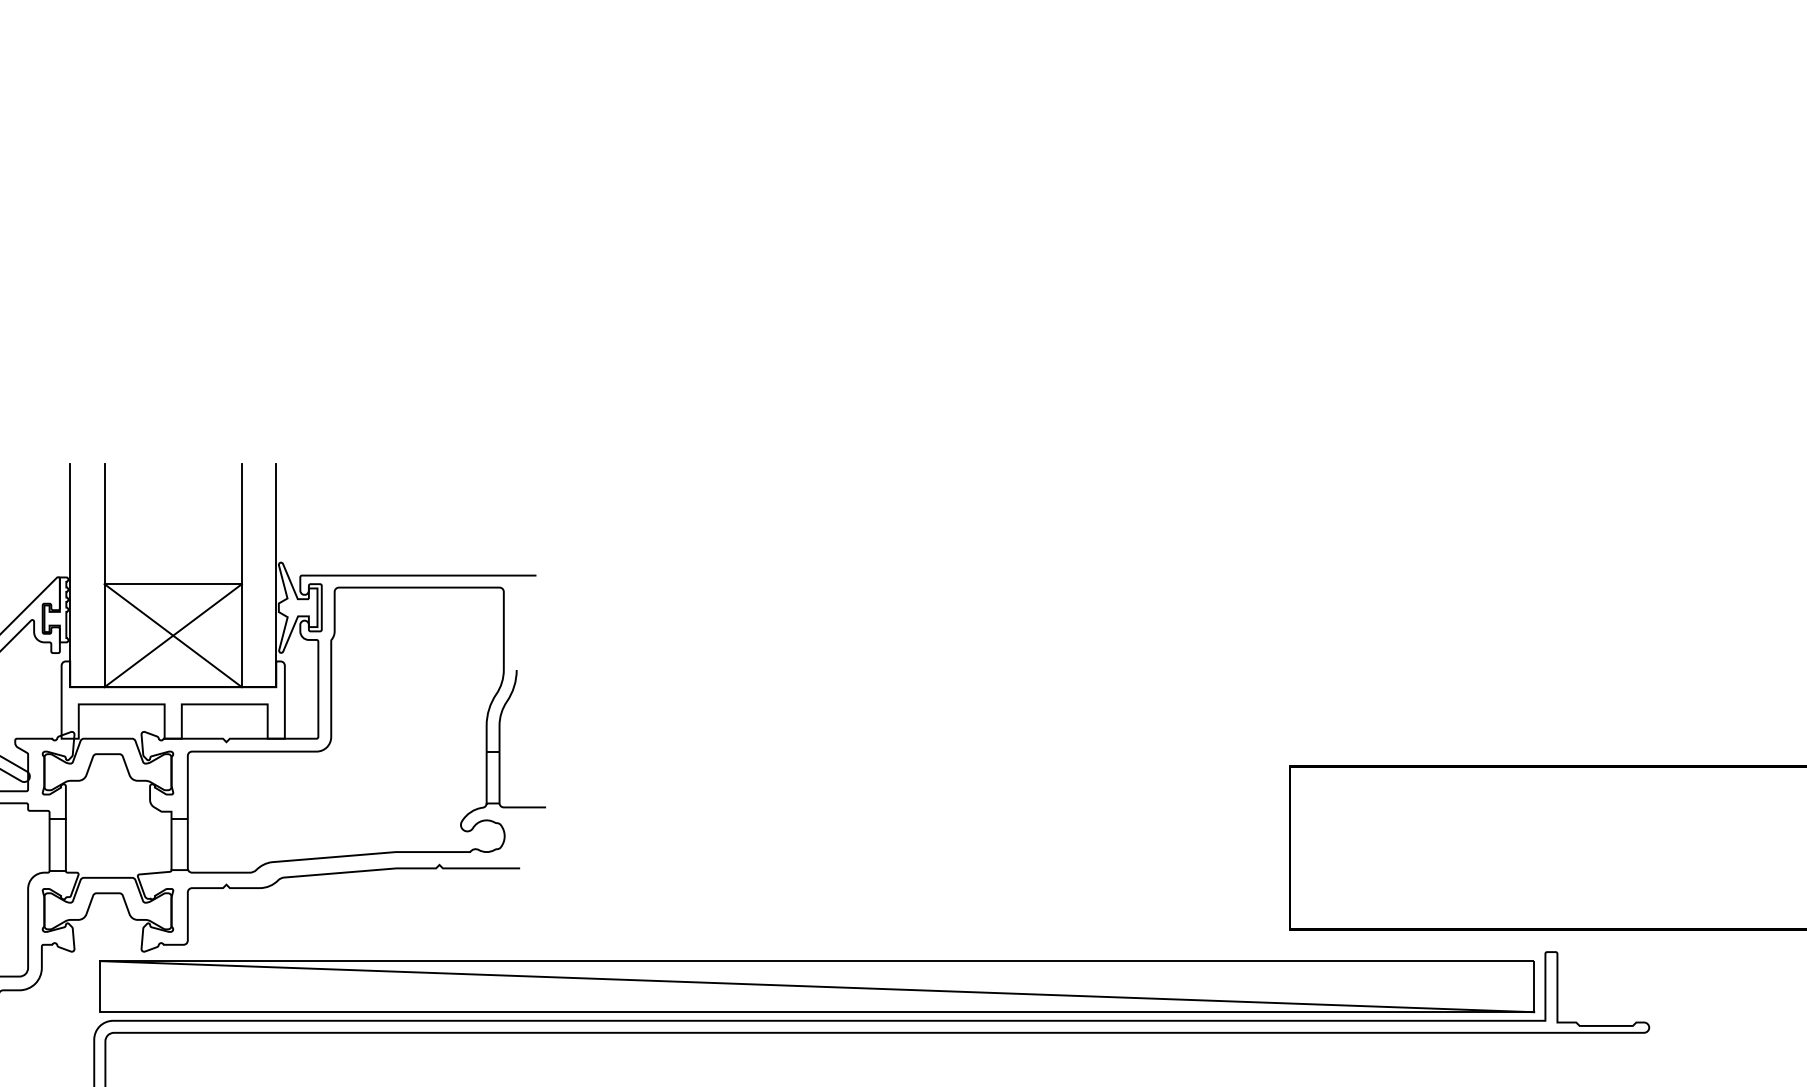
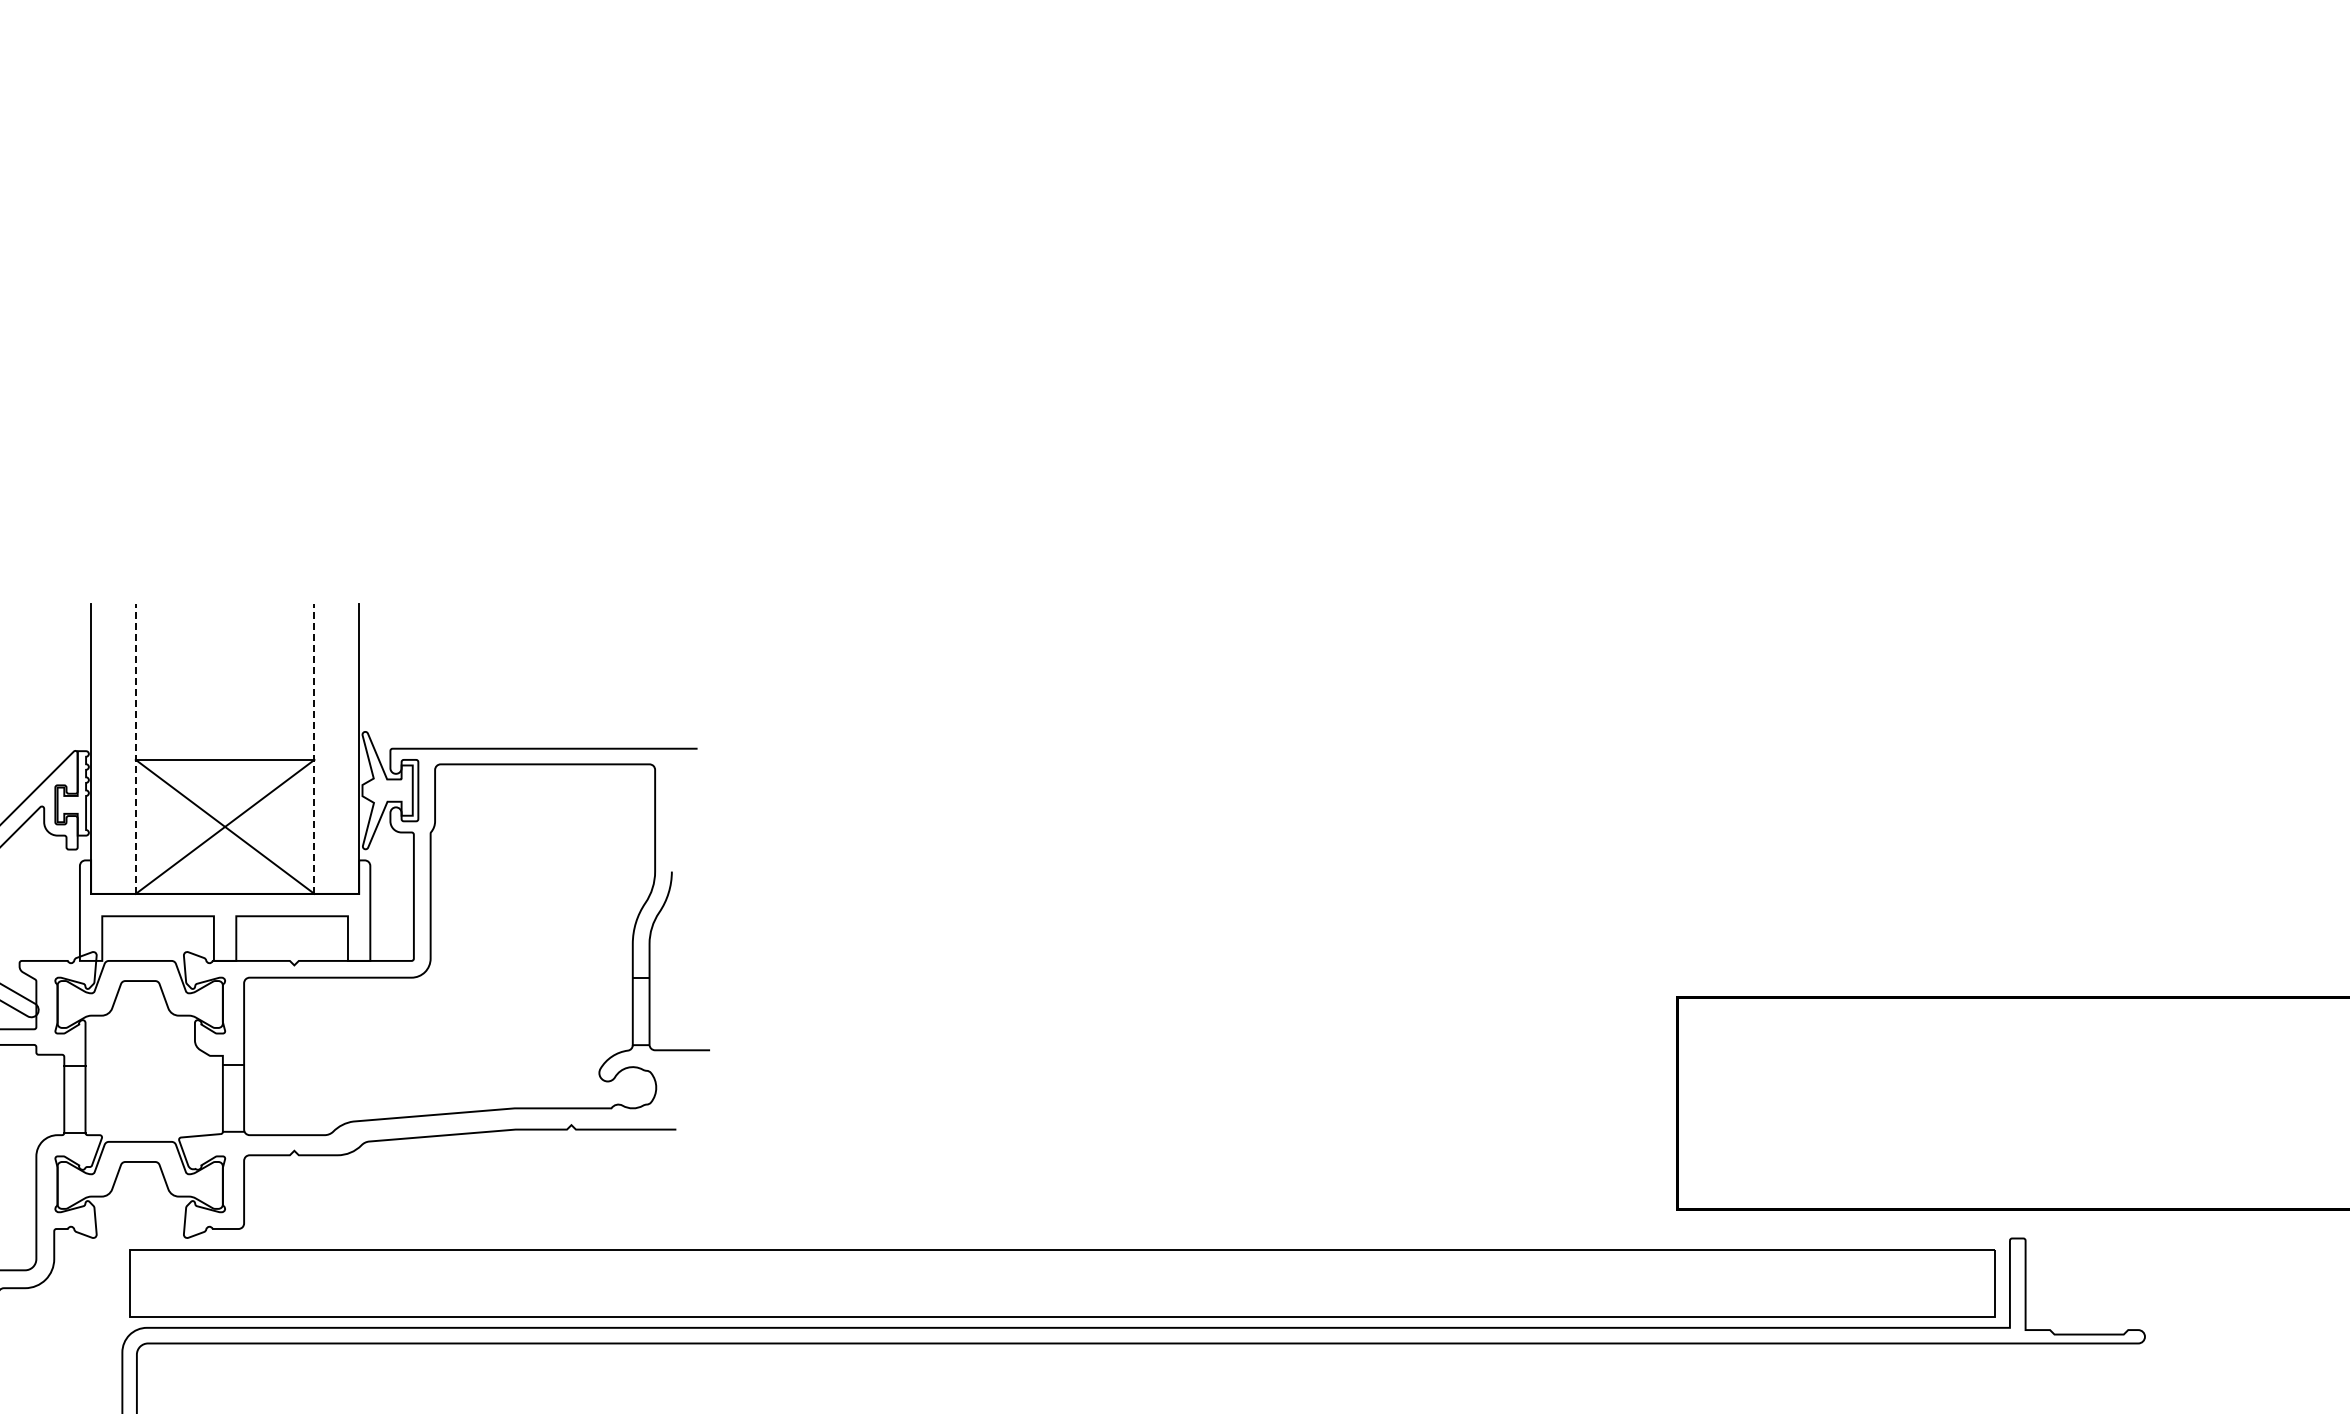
line: (104, 575) -> (135, 748), solid -> dashed
line: (241, 575) -> (314, 748), solid -> dashed
line: (817, 986) -> (1062, 1283), removed

